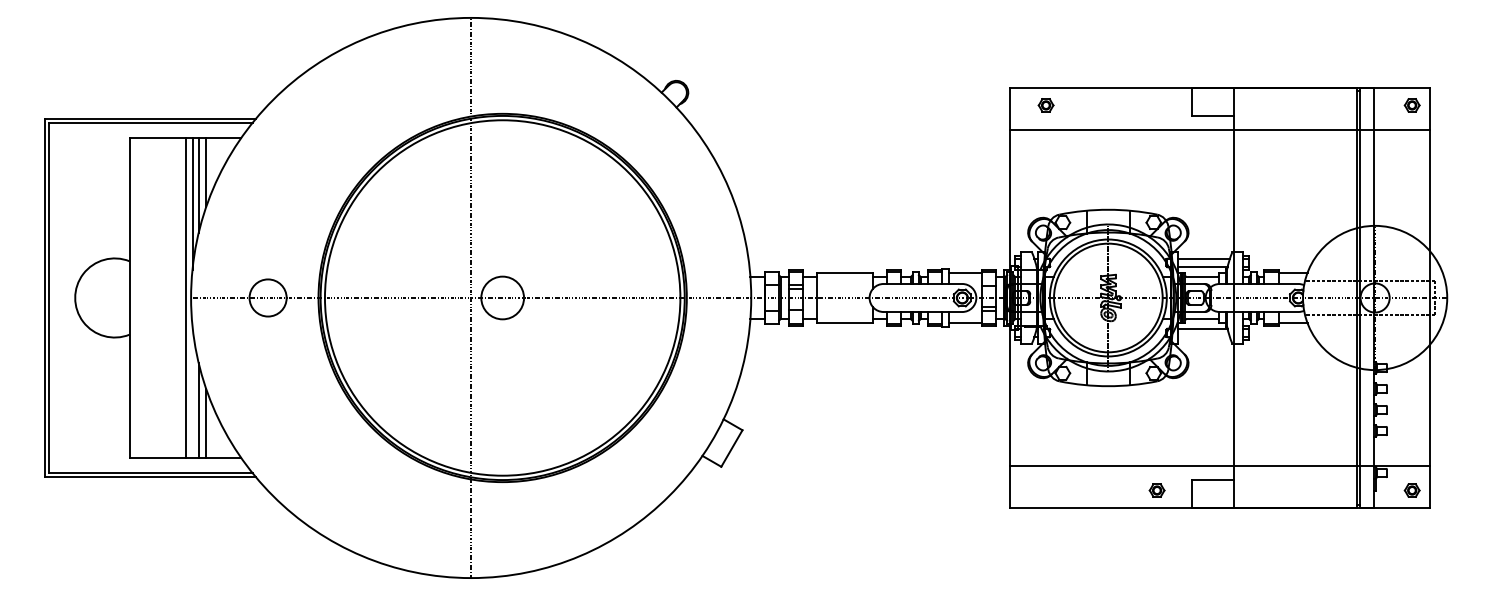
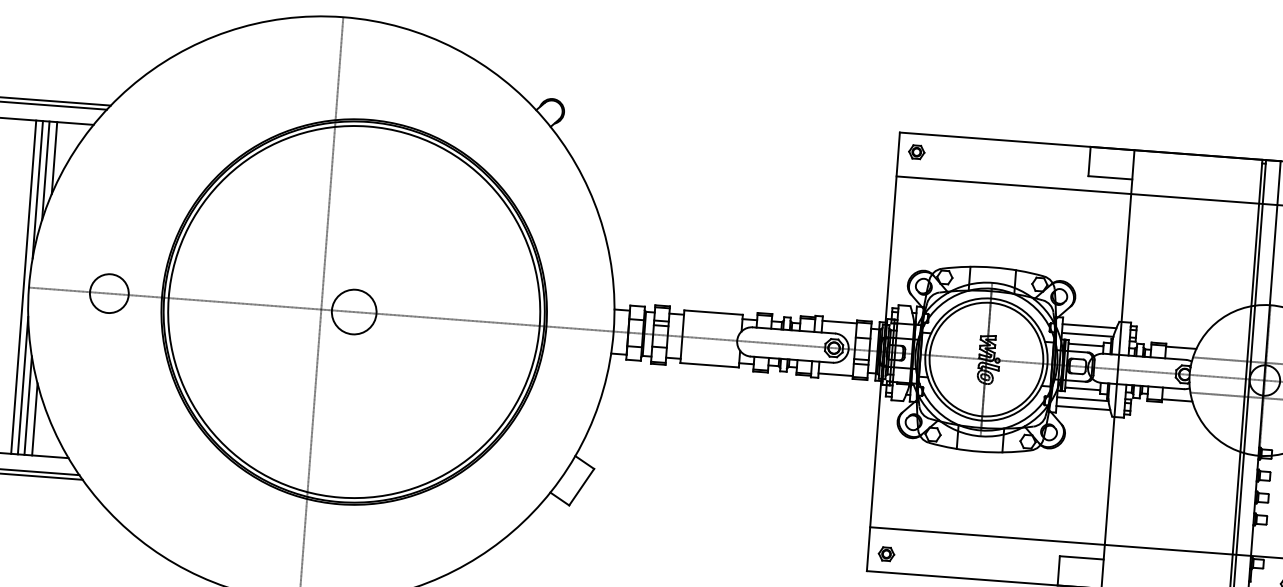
part: (1045, 105) -> (916, 152), moved
line: (1203, 337) -> (1082, 408), added
line: (192, 391) -> (23, 385), added
part: (1156, 490) -> (885, 554), moved

